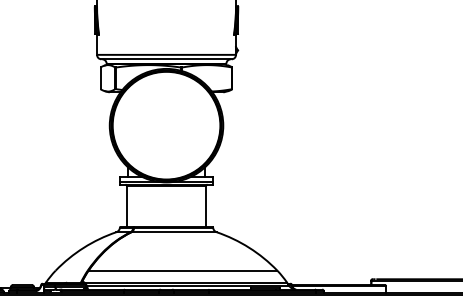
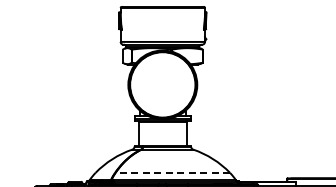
line: (182, 269) -> (172, 172), solid -> dashed

